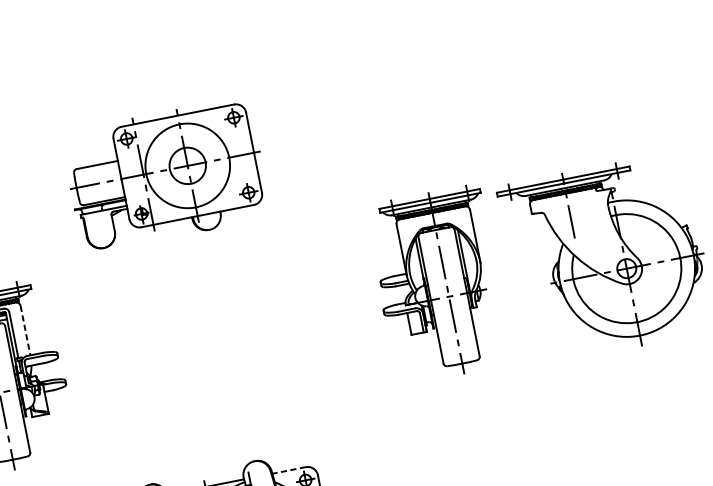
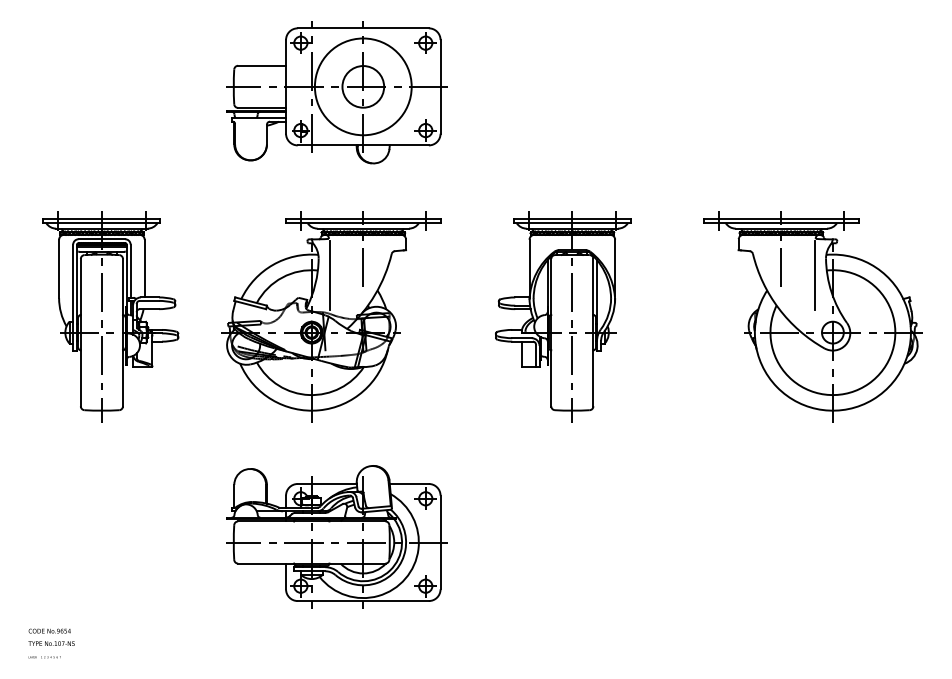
part: (165, 175) -> (336, 92), moved
line: (601, 222) -> (814, 275), added
part: (438, 284) -> (563, 316), moved
line: (25, 330) -> (144, 268), dashed -> solid
part: (193, 339) -> (331, 316), added
line: (289, 470) -> (409, 483), dashed -> solid

